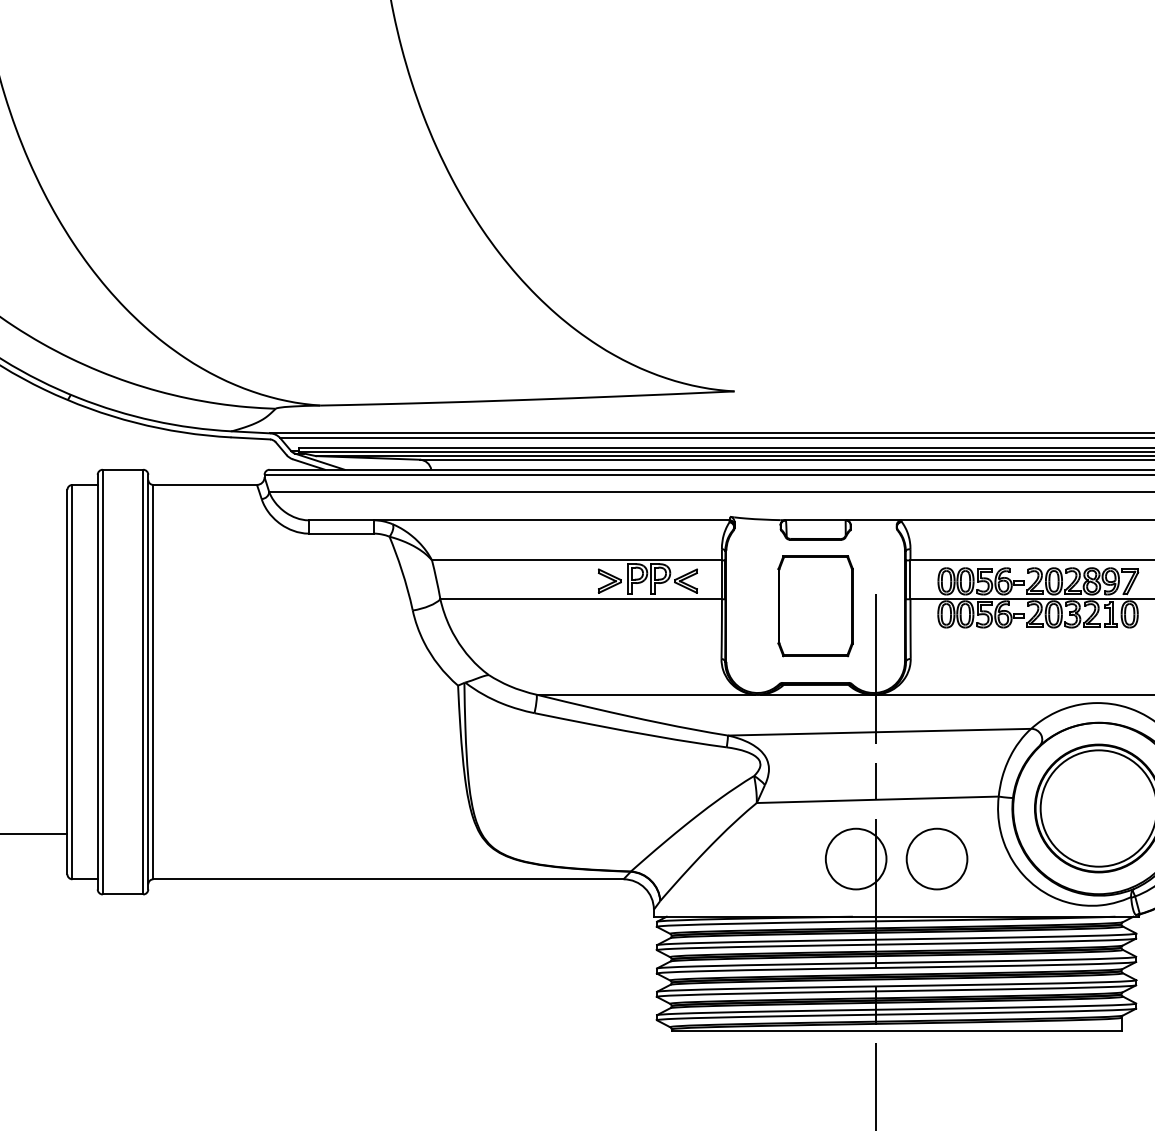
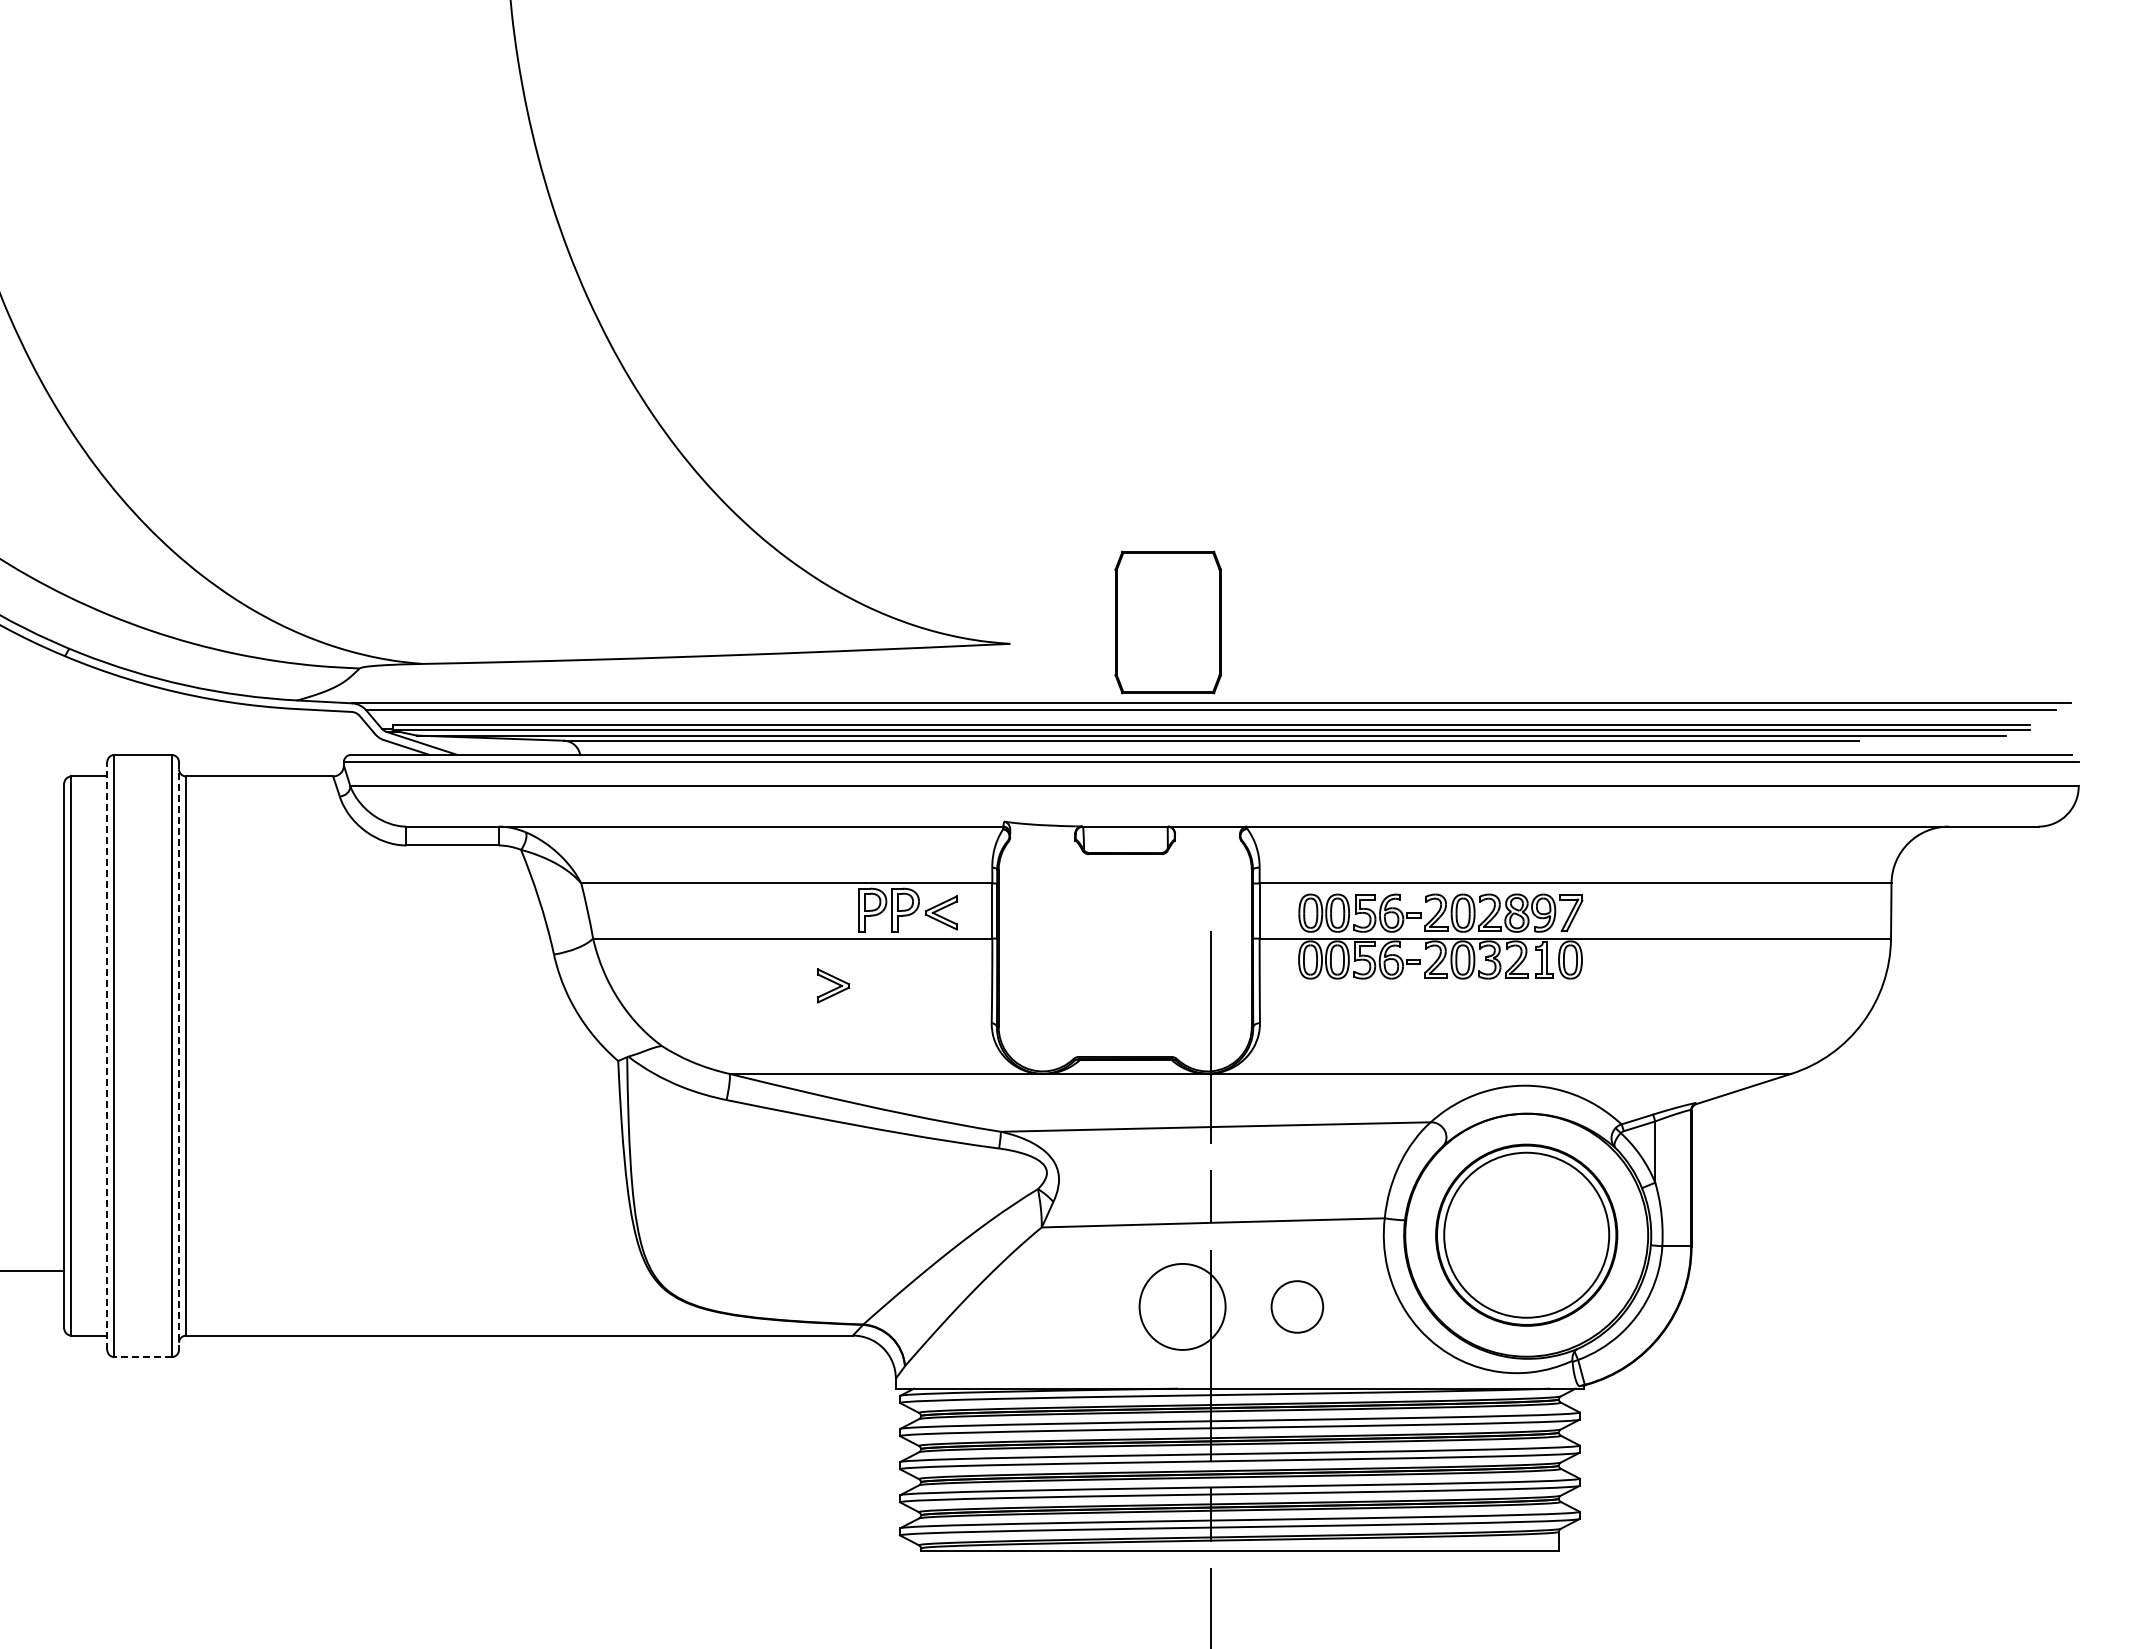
part: (609, 580) -> (833, 985), moved
part: (815, 606) -> (1167, 622), moved
line: (97, 682) -> (107, 1056), solid -> dashed
line: (147, 682) -> (178, 1056), solid -> dashed
part: (937, 858) -> (1297, 1306), size x0.6
line: (123, 894) -> (143, 1357), solid -> dashed

